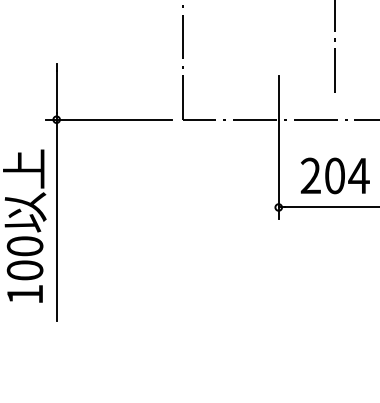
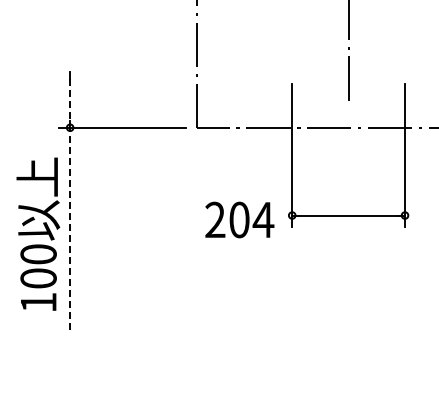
line: (56, 92) -> (70, 100), solid -> dashed
text: (334, 175) -> (239, 219), moved
line: (56, 220) -> (70, 228), solid -> dashed

